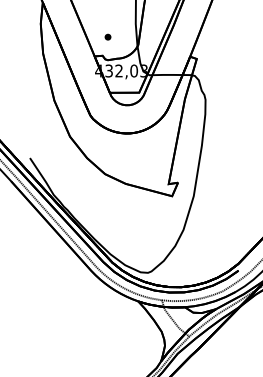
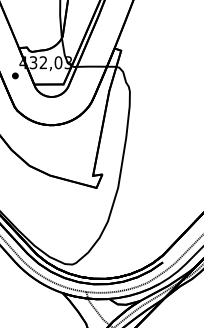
part: (107, 36) -> (14, 75), moved

